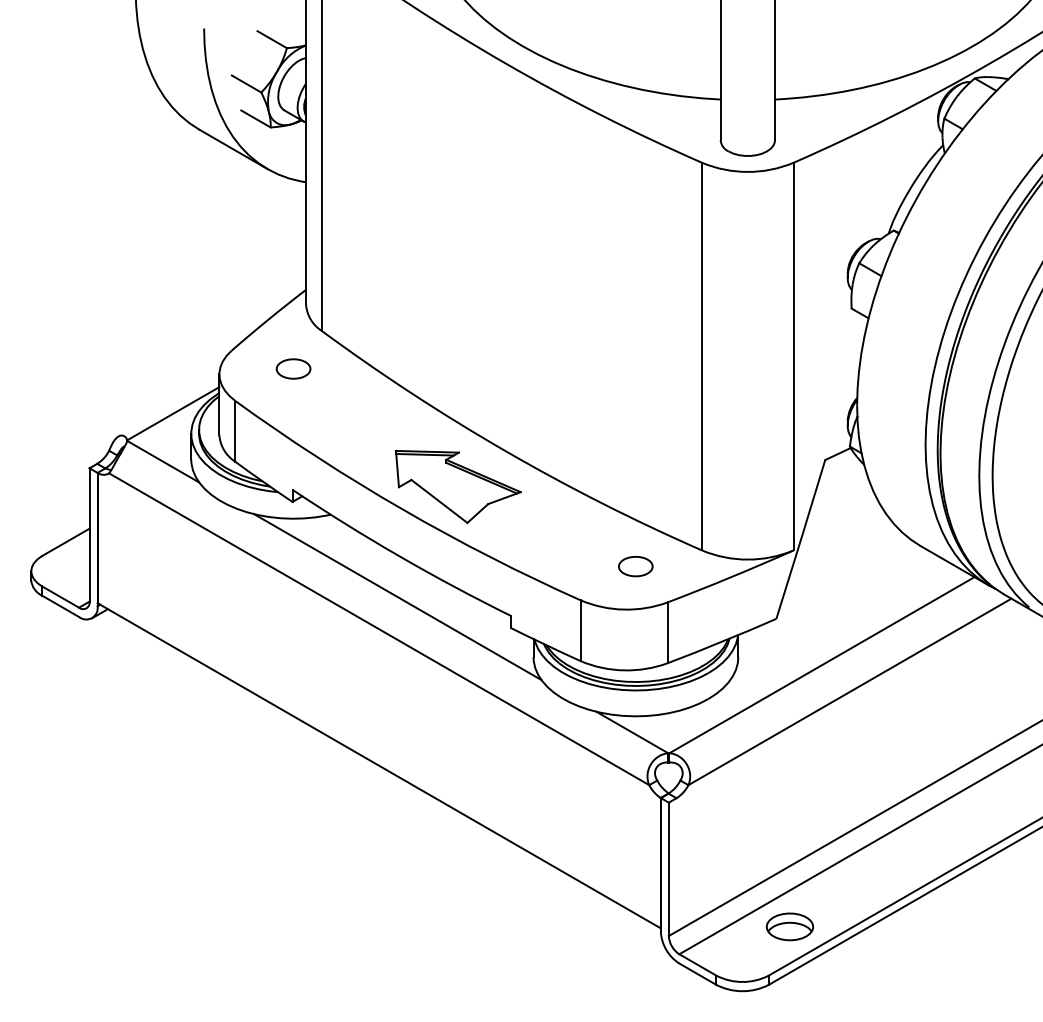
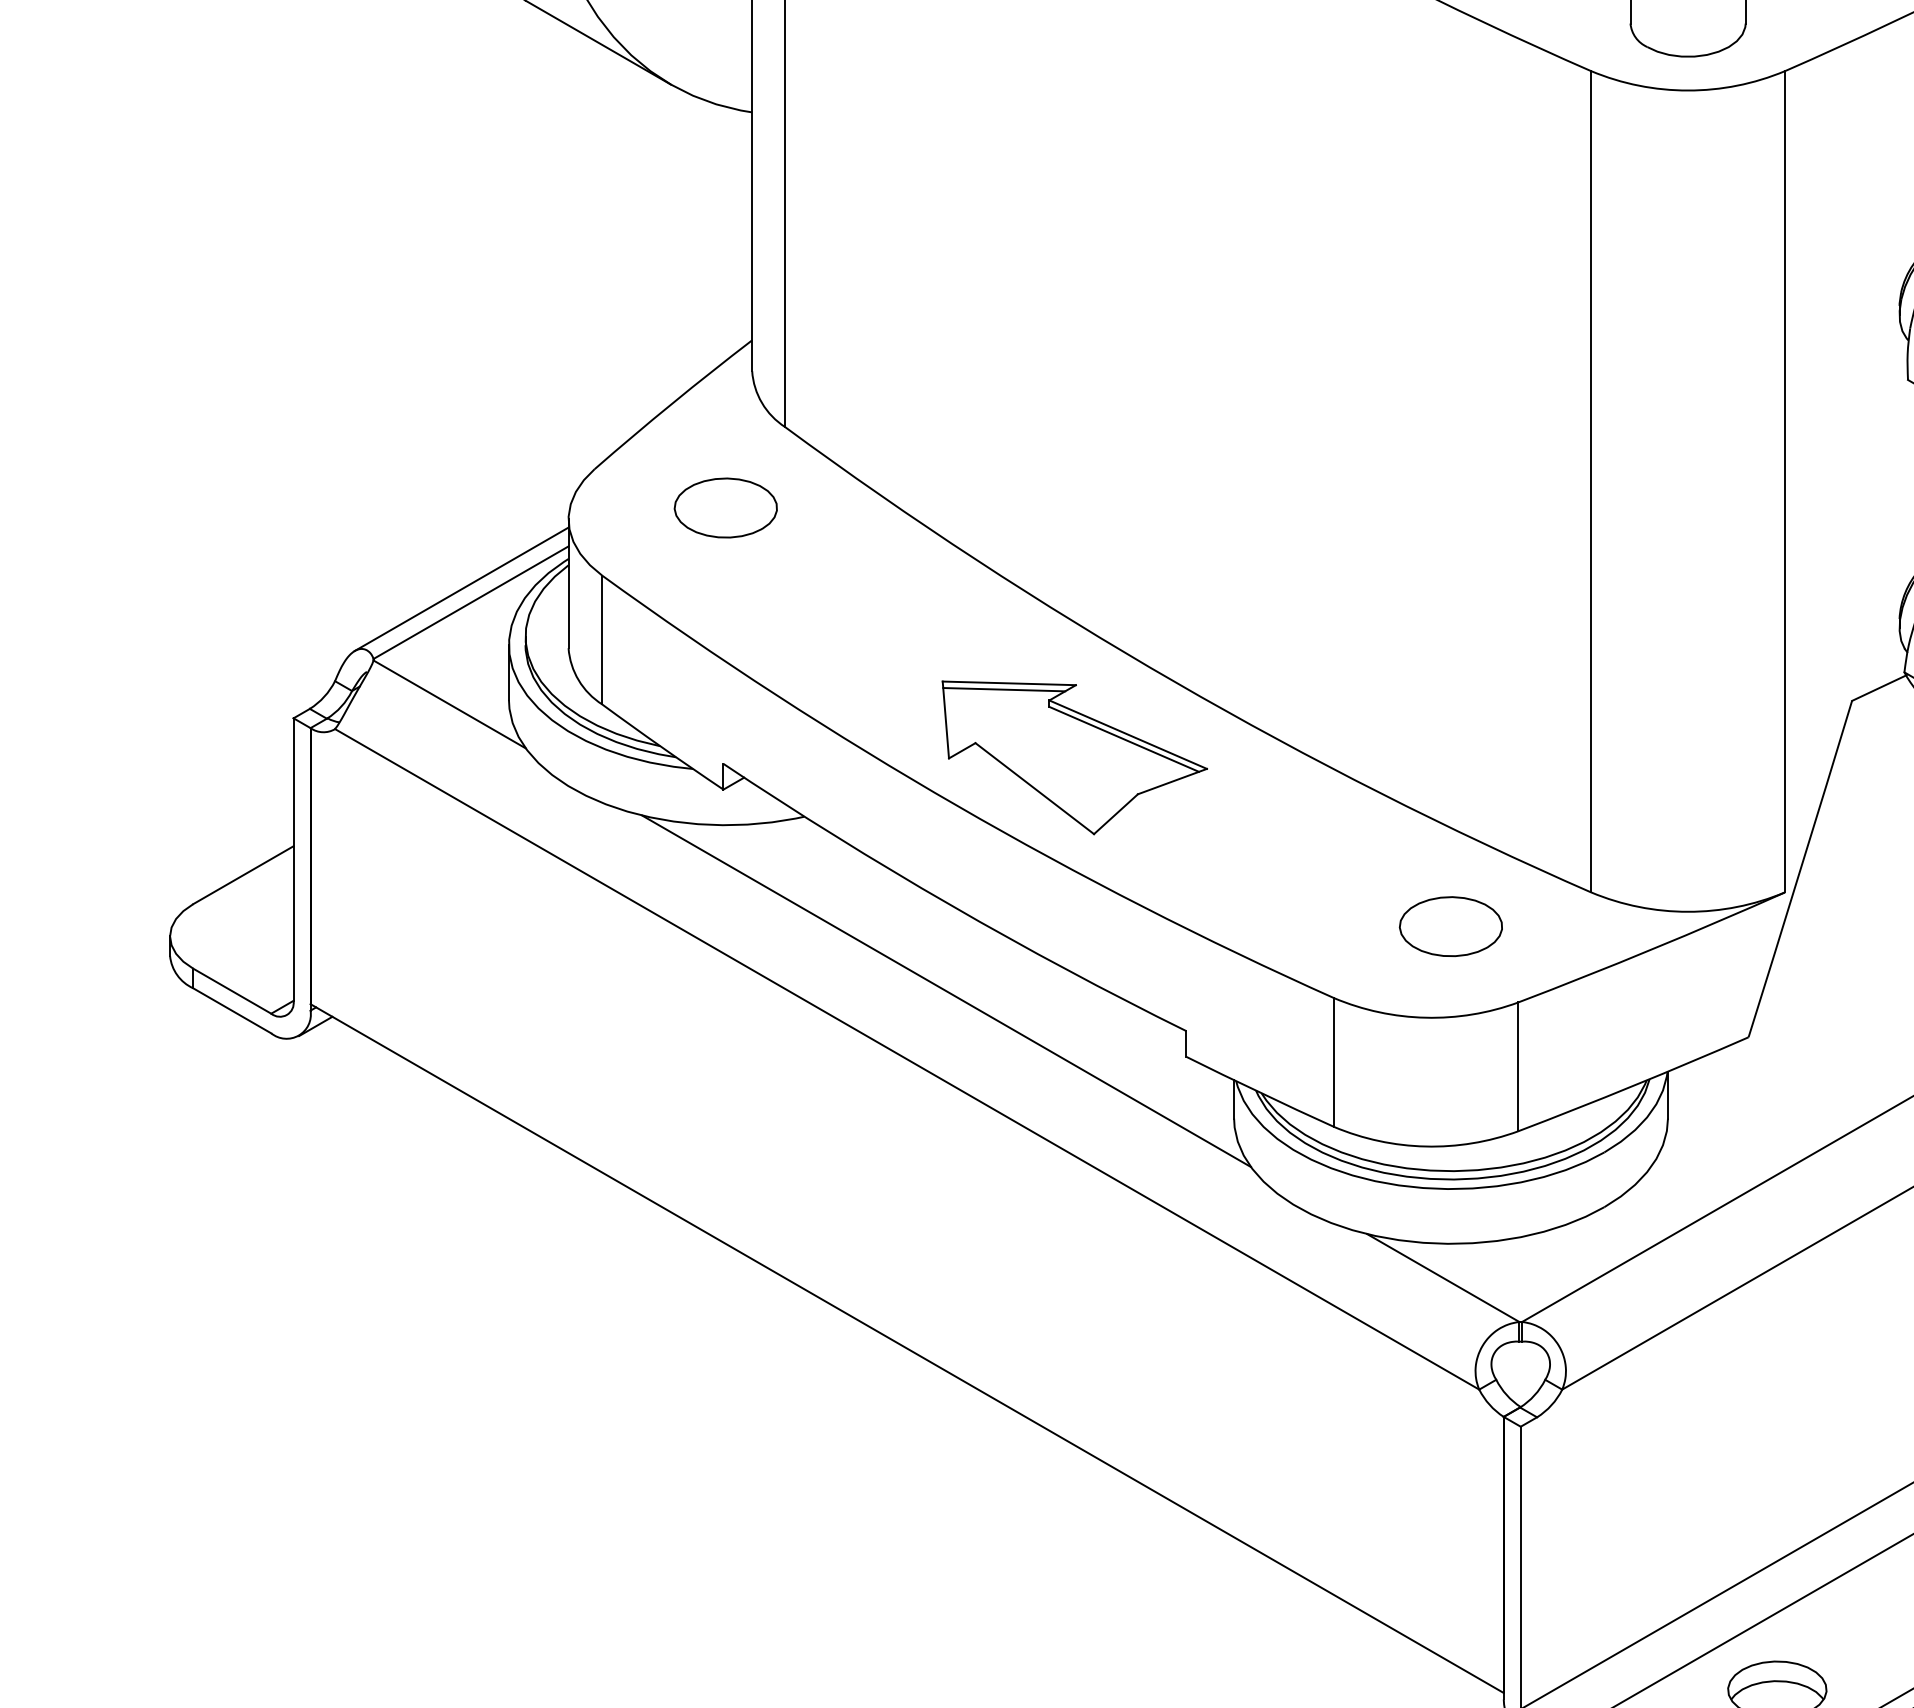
part: (293, 368) -> (725, 506), size x1.43
line: (168, 407) -> (460, 589), added
part: (635, 566) -> (1450, 926), size x1.43

